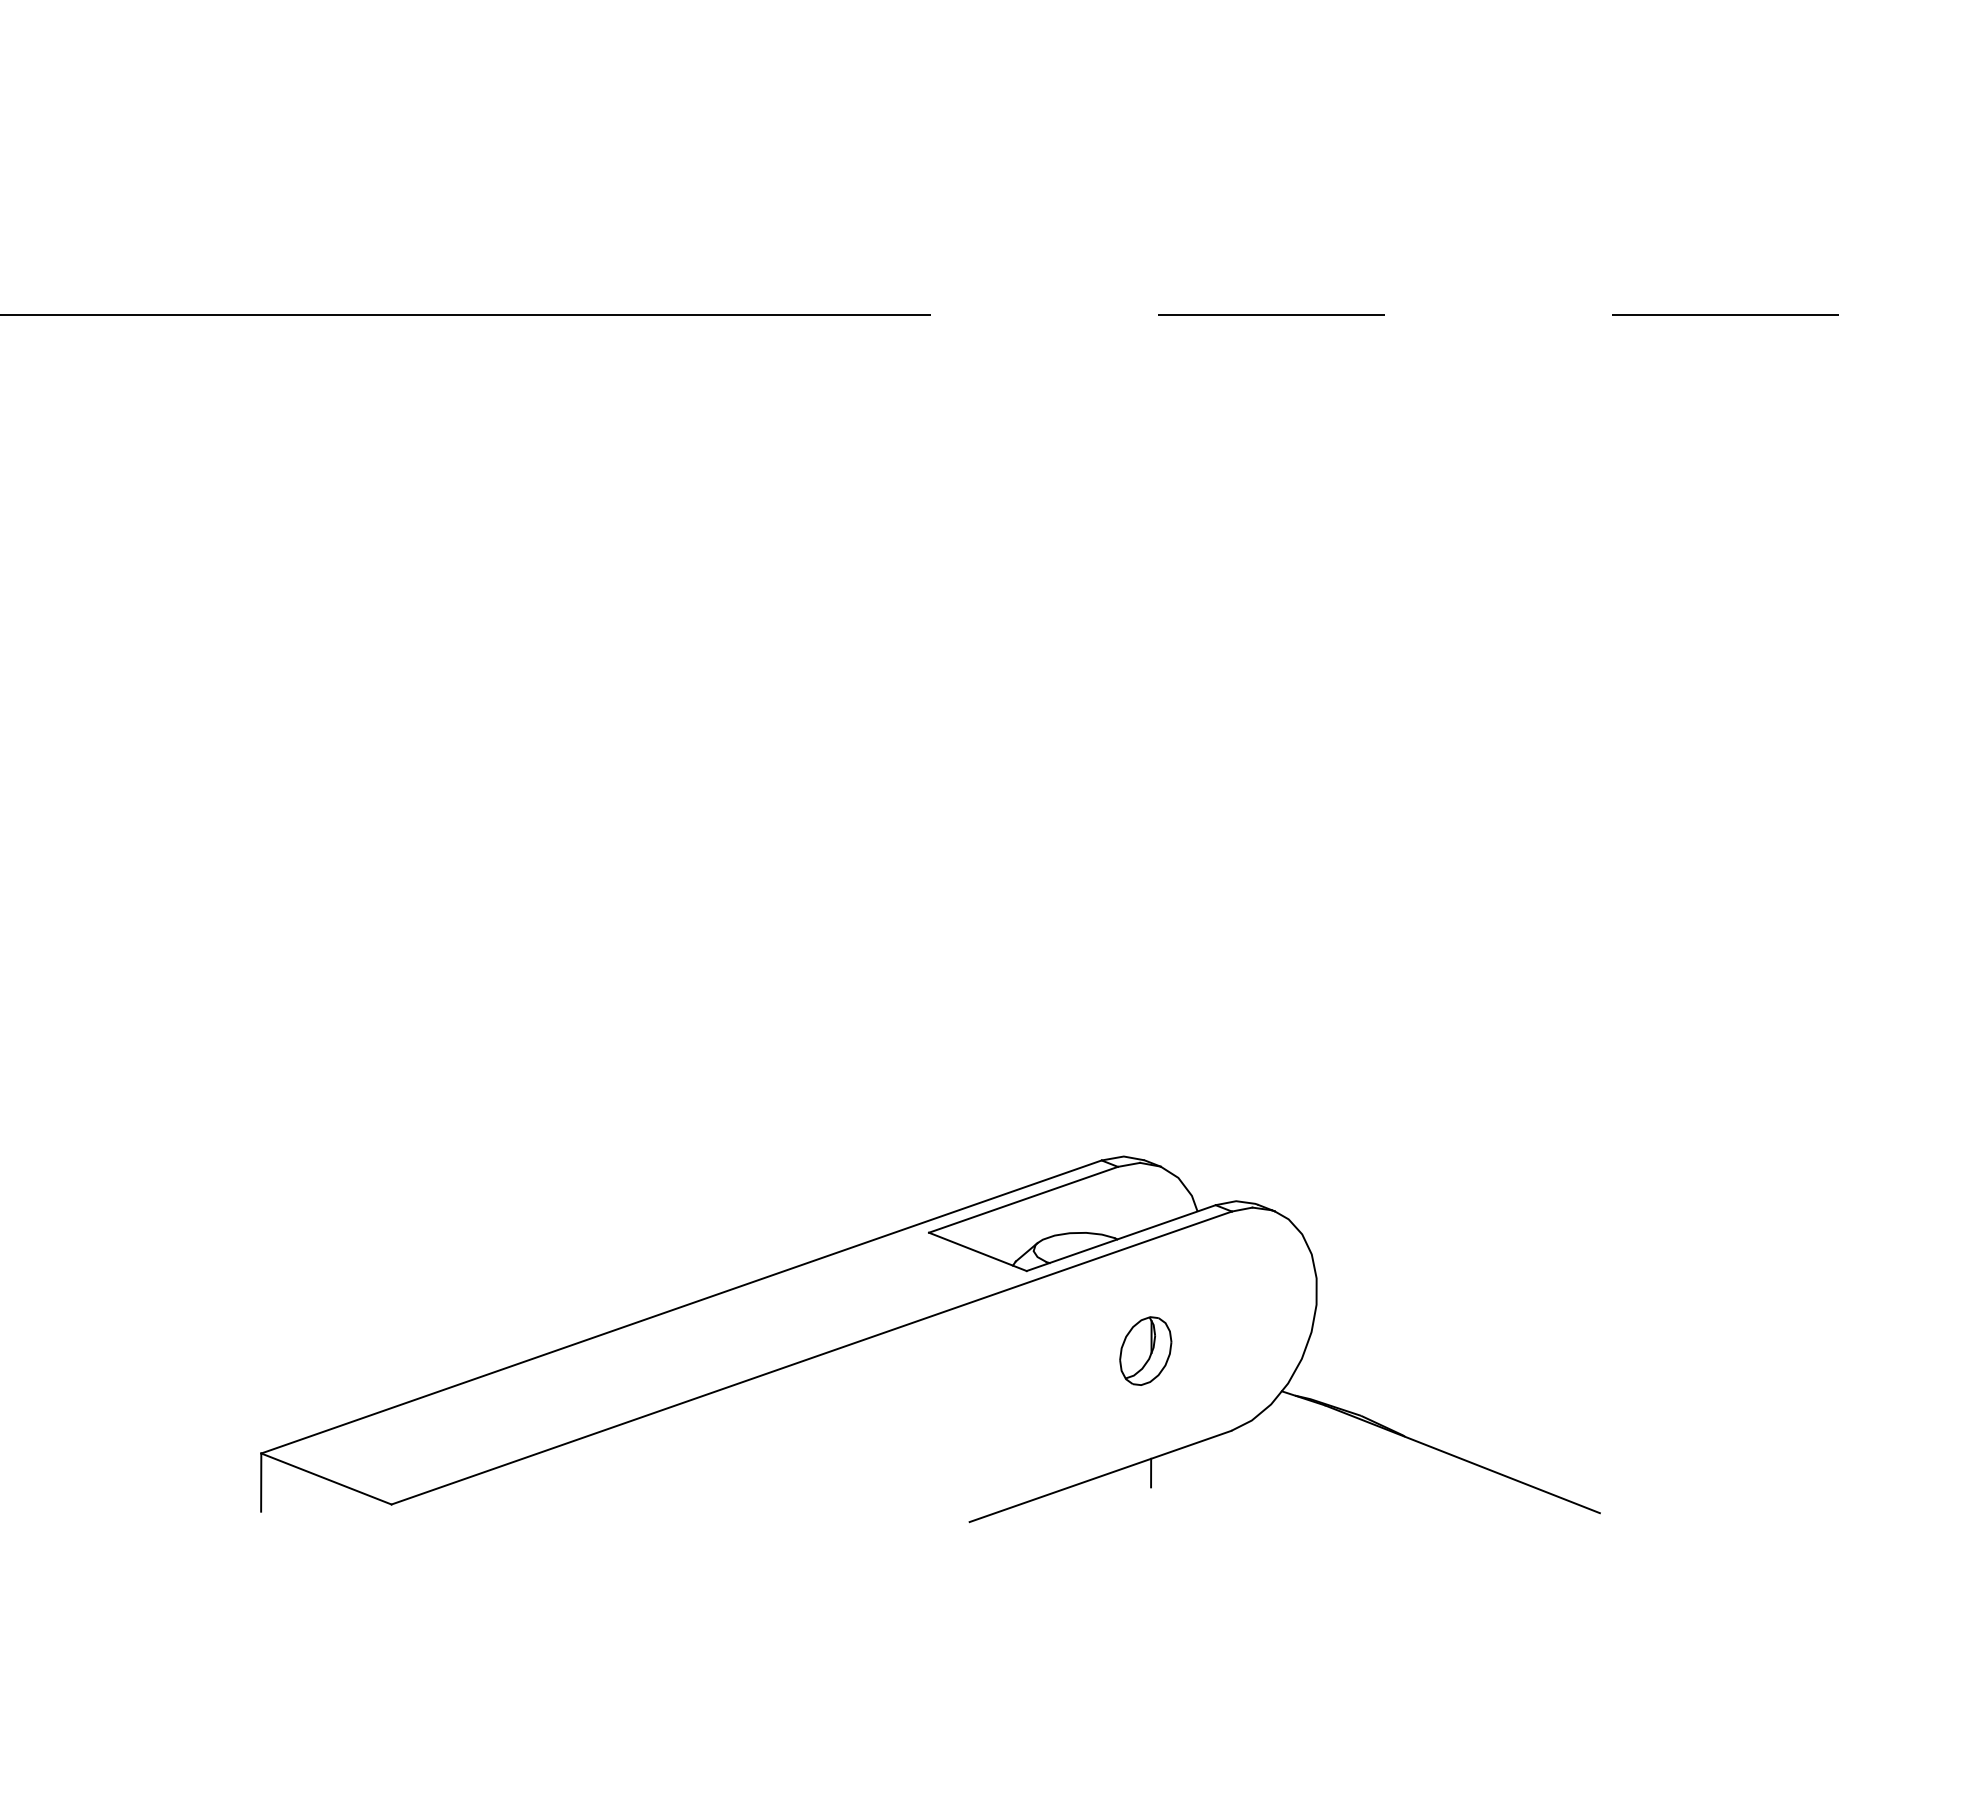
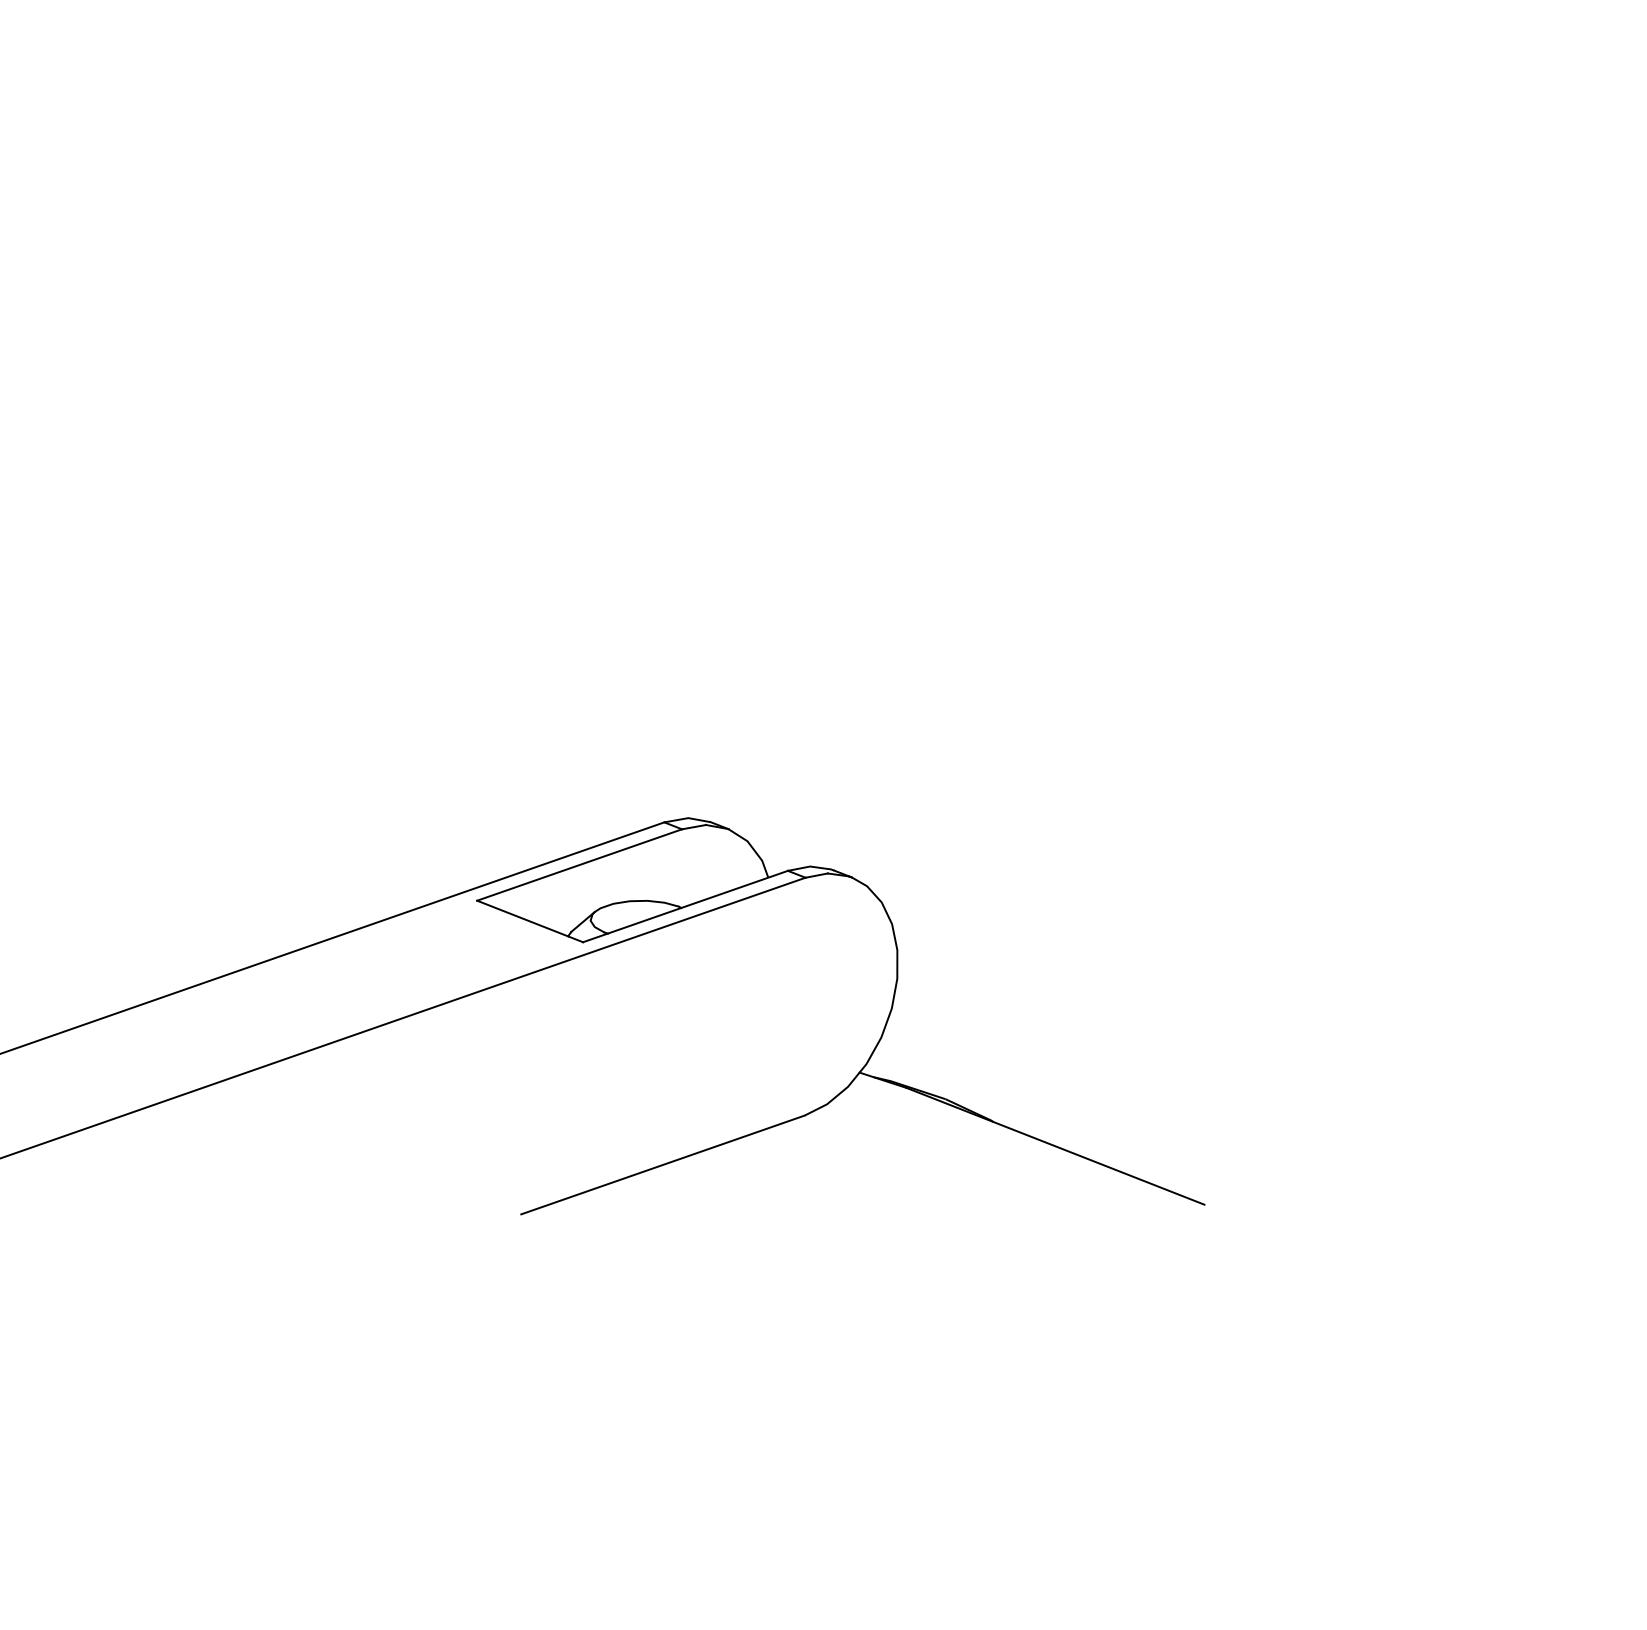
part: (1145, 1350) -> (711, 1028), removed
line: (1151, 1472) -> (718, 1160), removed

